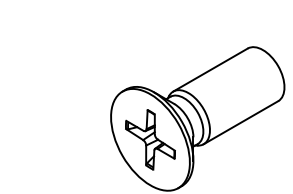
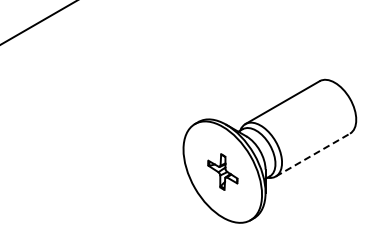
line: (240, 123) -> (312, 155), solid -> dashed
part: (150, 139) -> (222, 171), size x0.6

